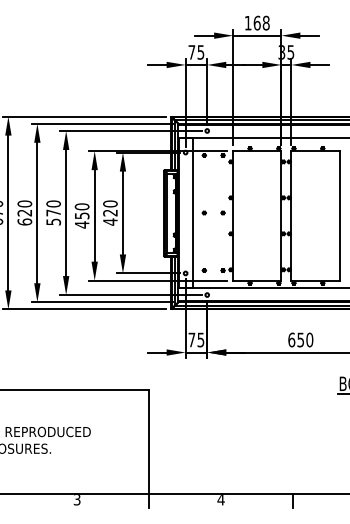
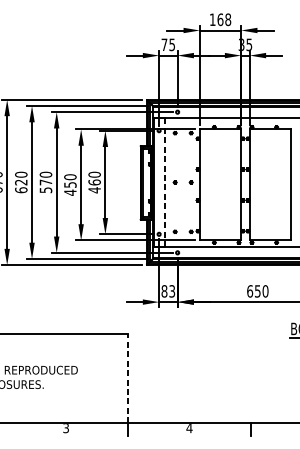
text: (110, 212) -> (94, 182), 420 -> 460
line: (192, 213) -> (165, 182), solid -> dashed
text: (196, 339) -> (168, 290), 75 -> 83
line: (149, 442) -> (128, 379), solid -> dashed

